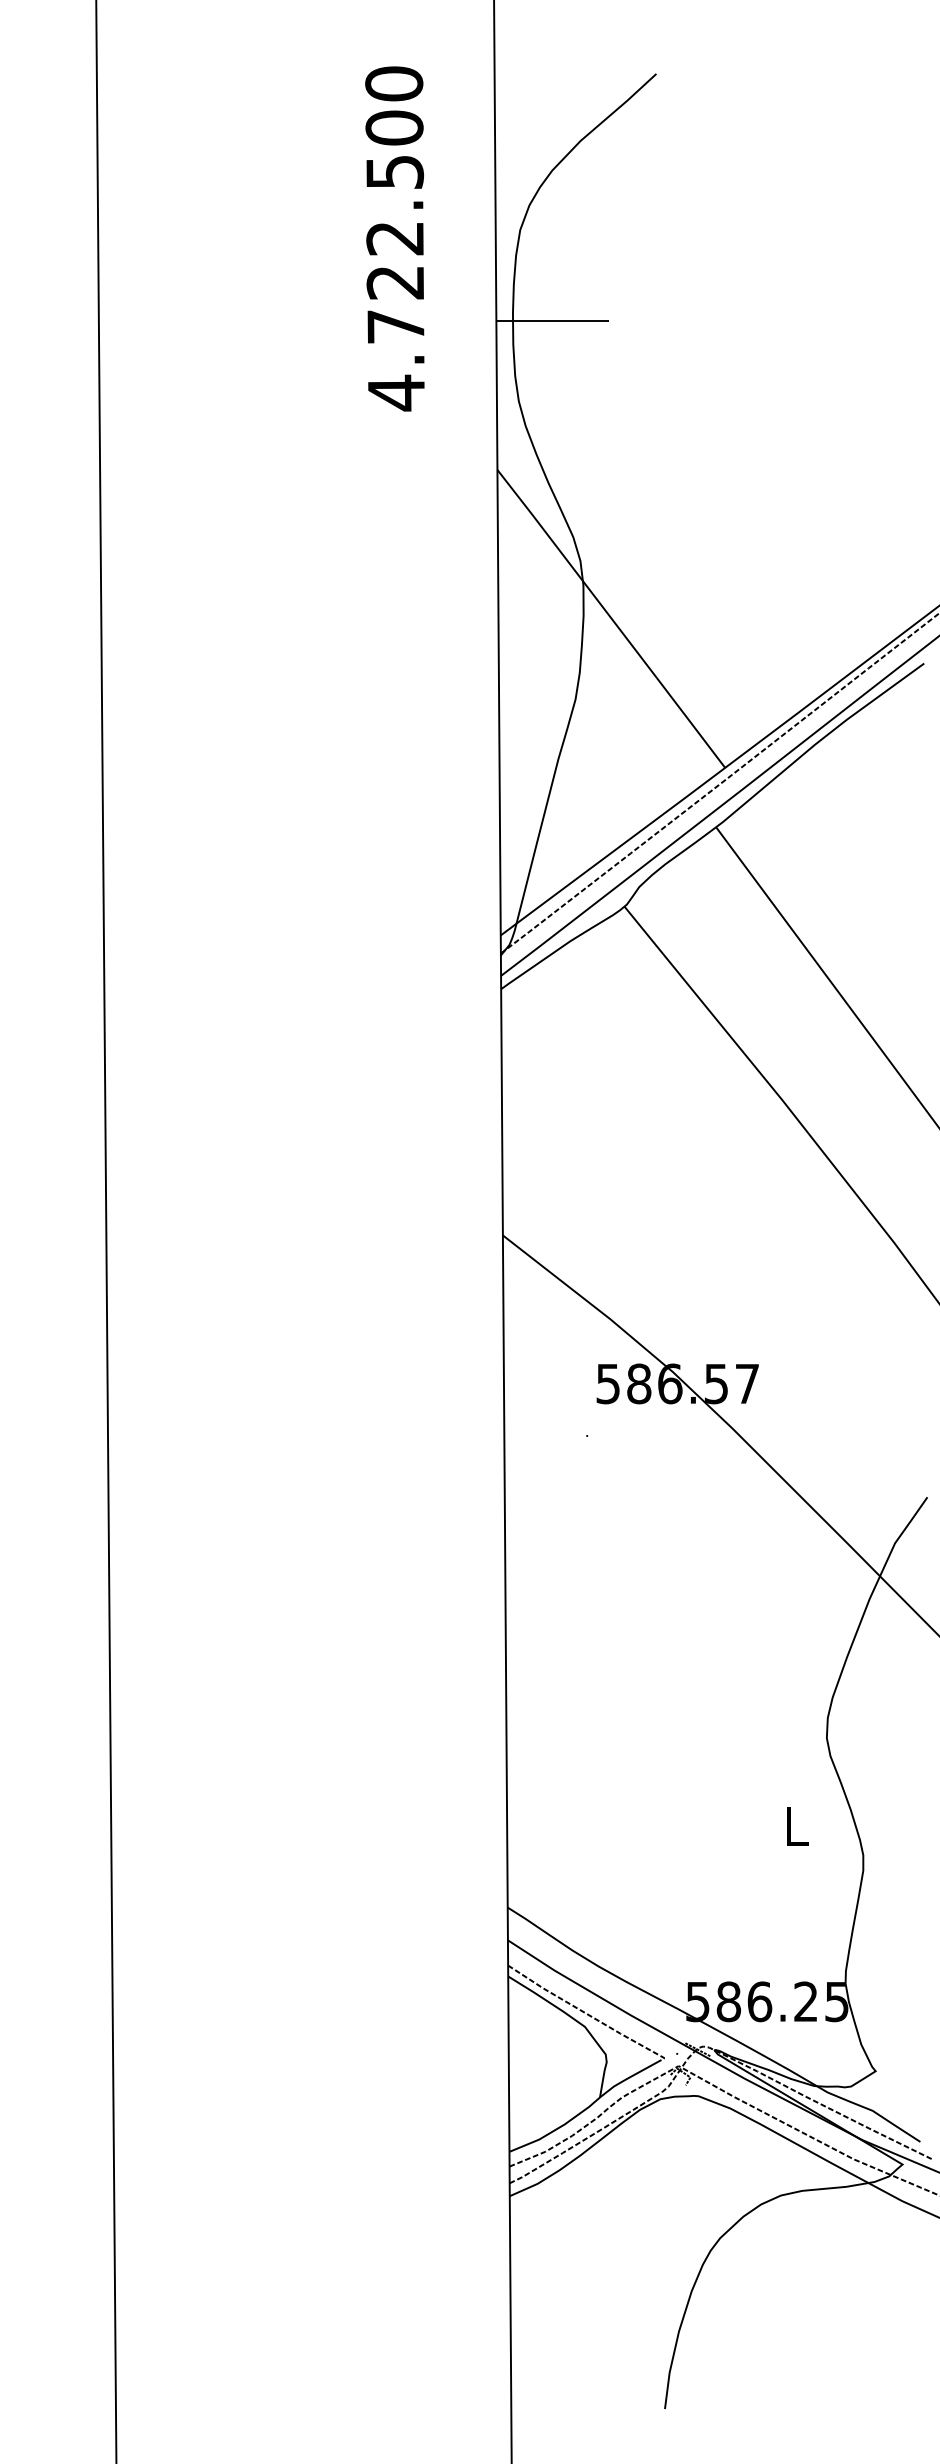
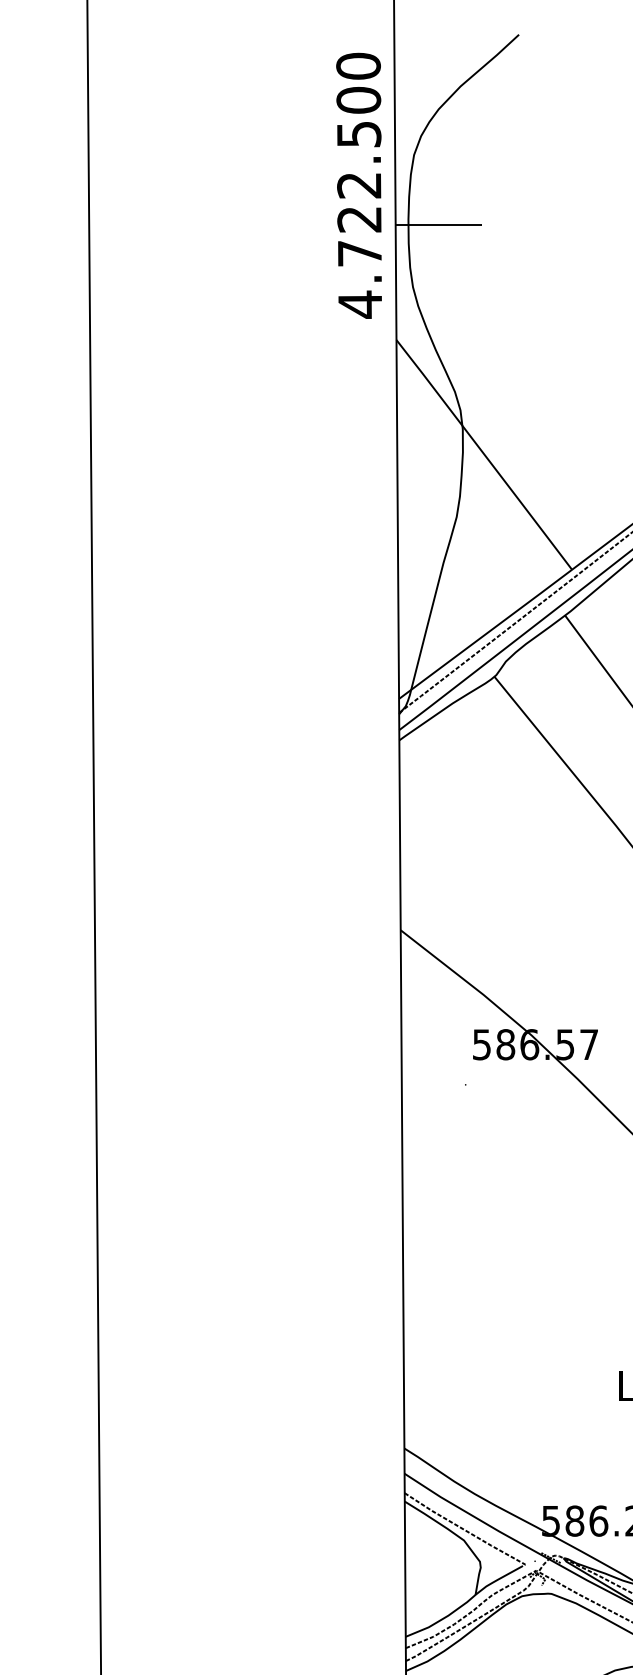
text: (394, 238) -> (358, 185), moved

